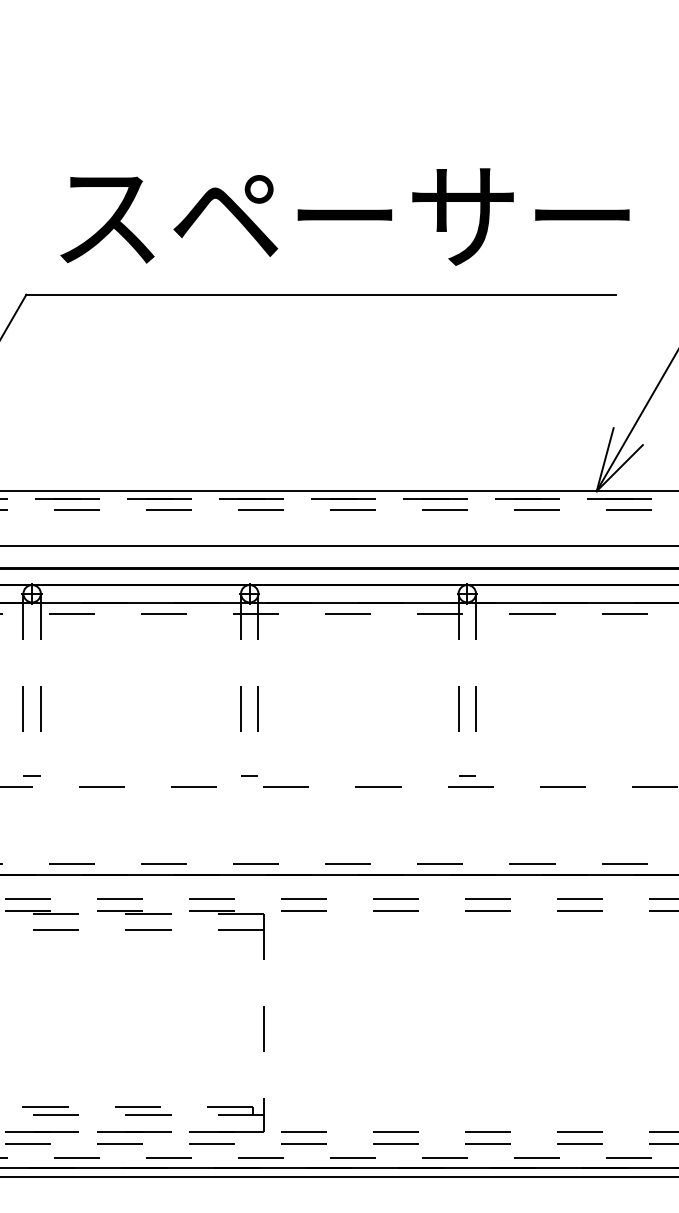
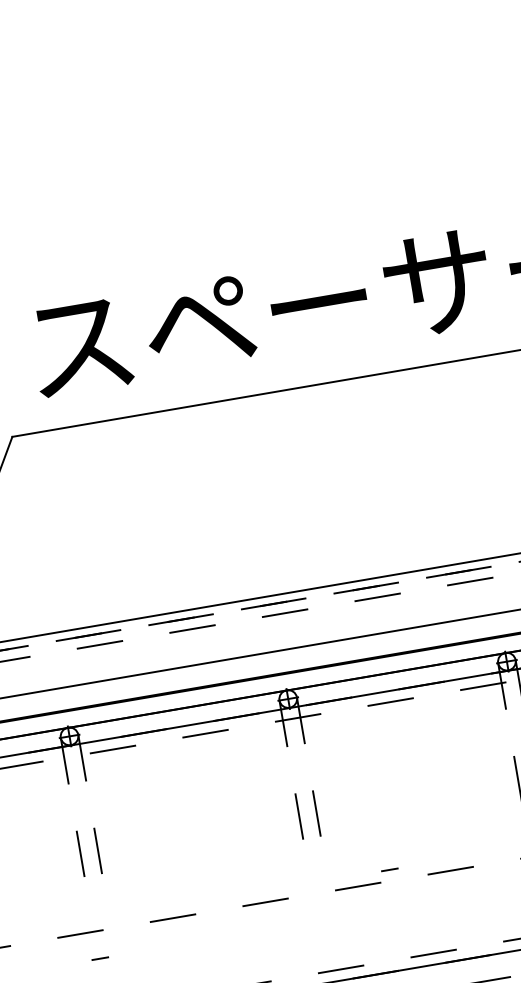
line: (31, 775) -> (99, 958), moved
line: (249, 775) -> (389, 869), moved

